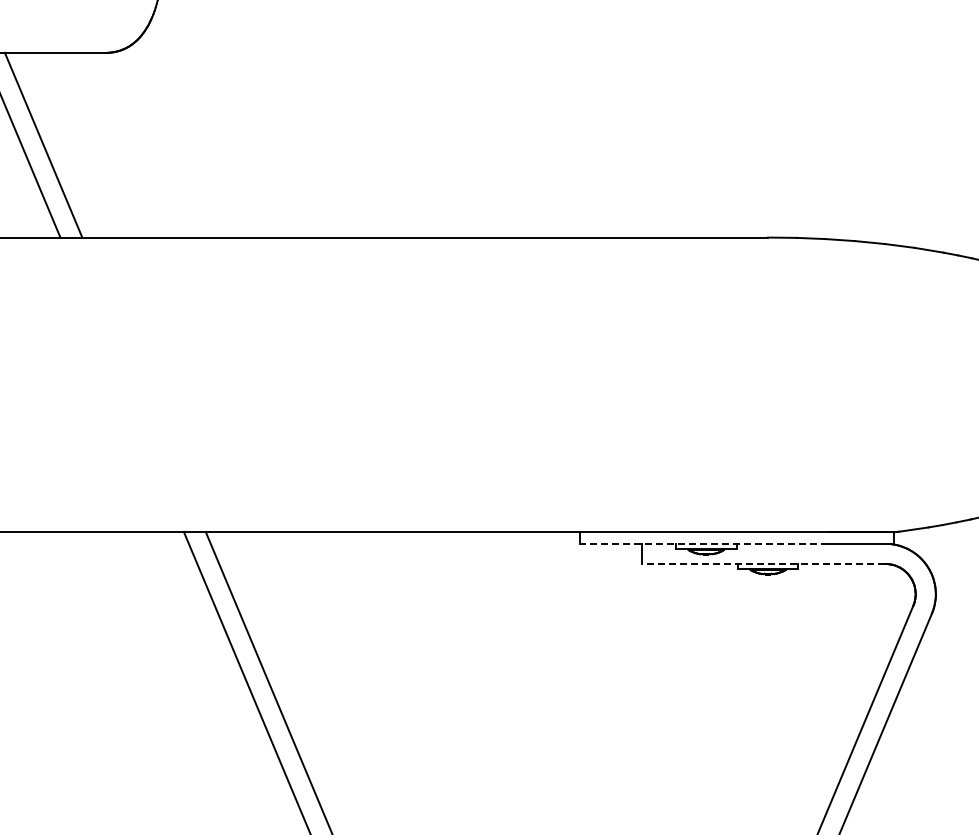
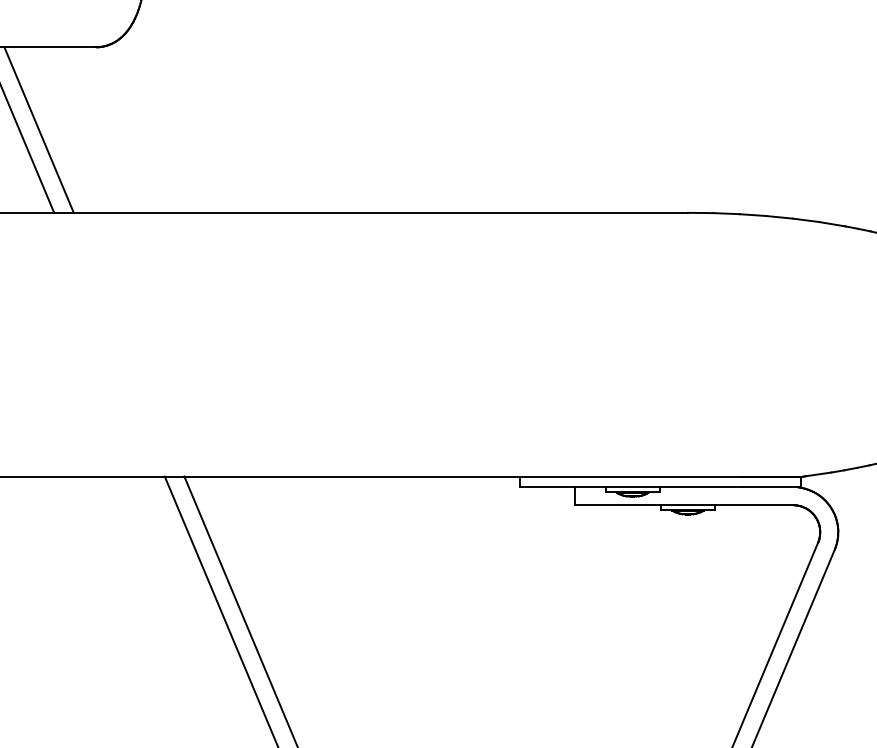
line: (704, 544) -> (631, 487), dashed -> solid
line: (763, 563) -> (683, 504), dashed -> solid

